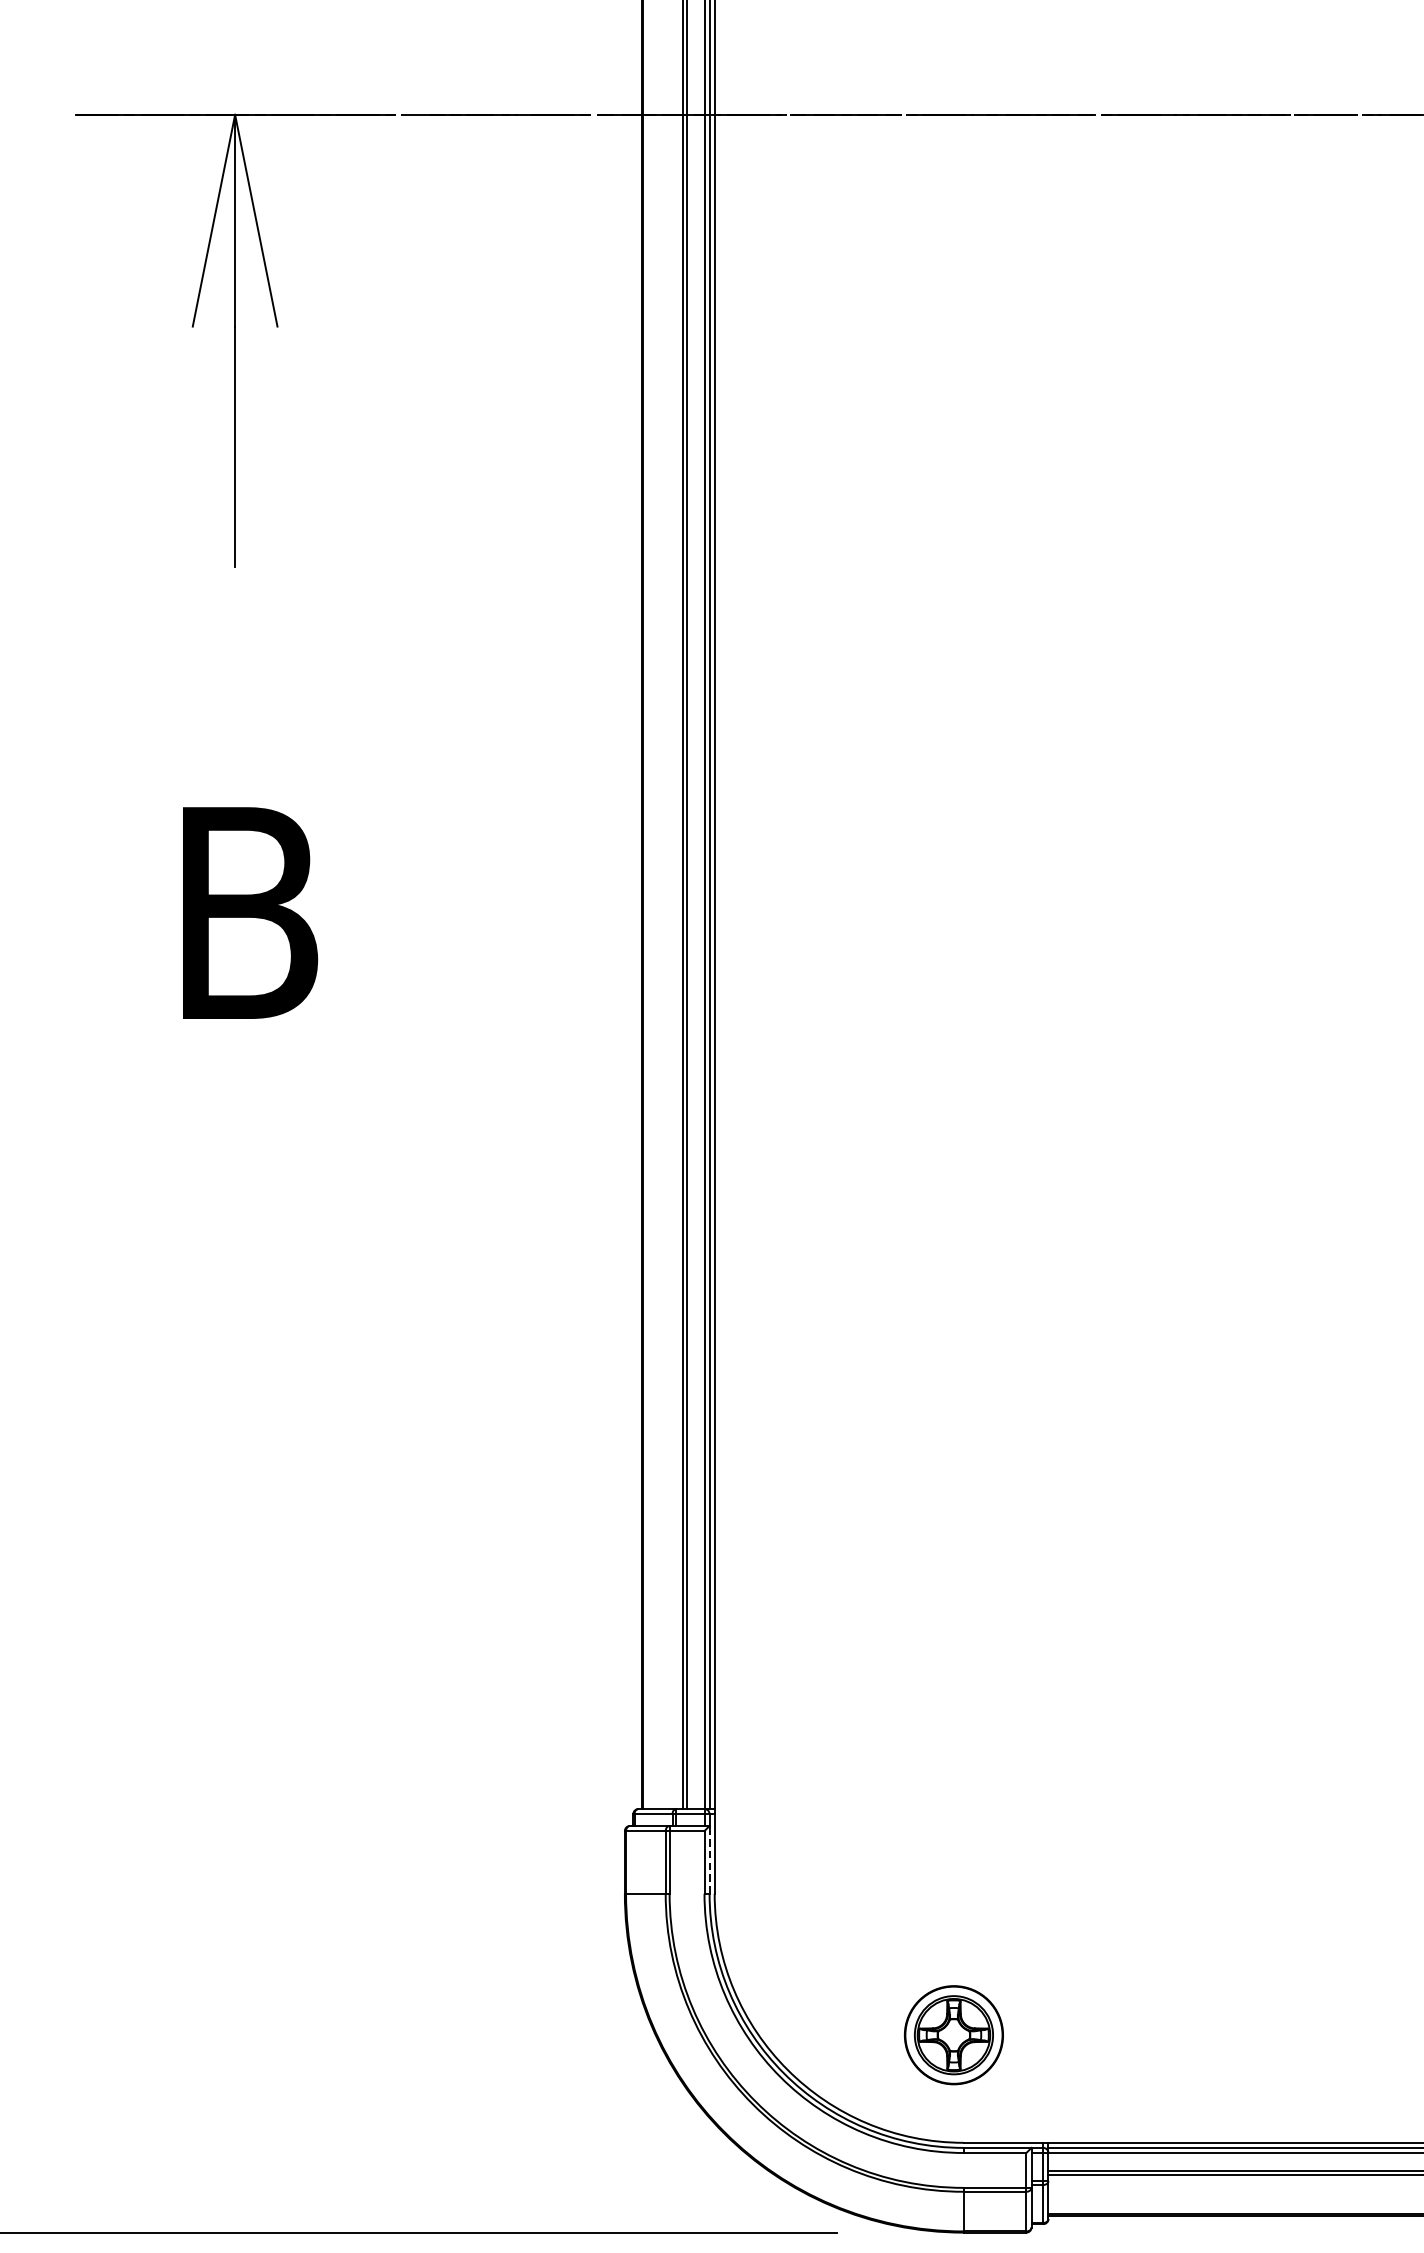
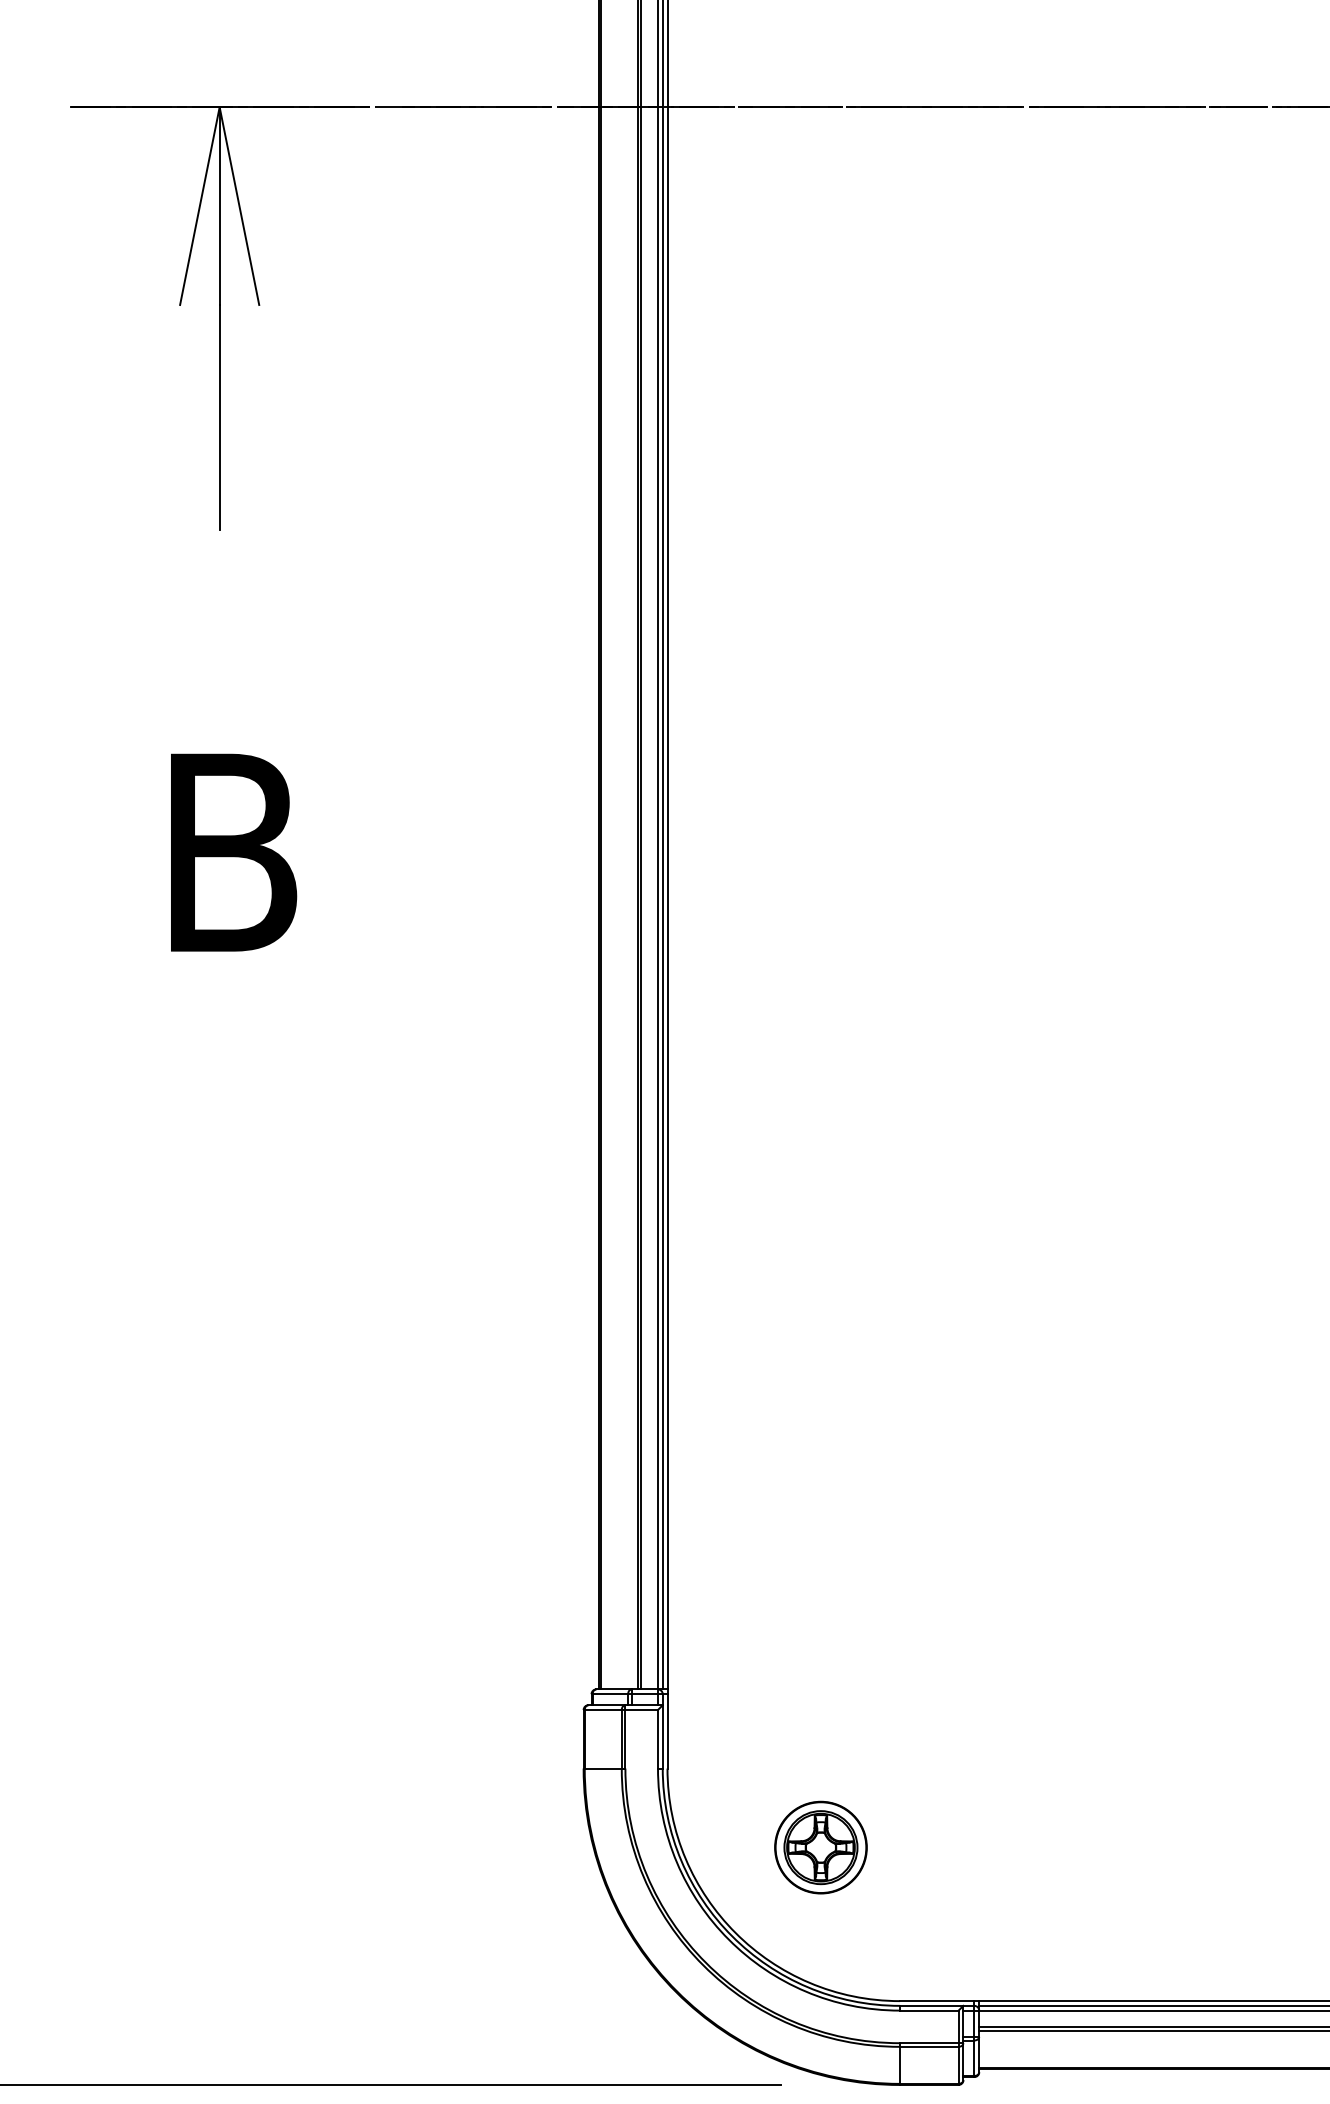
line: (709, 1859) -> (662, 1736), dashed -> solid
part: (953, 2035) -> (820, 1847), moved

